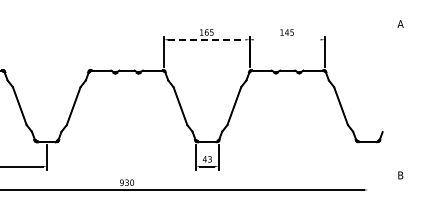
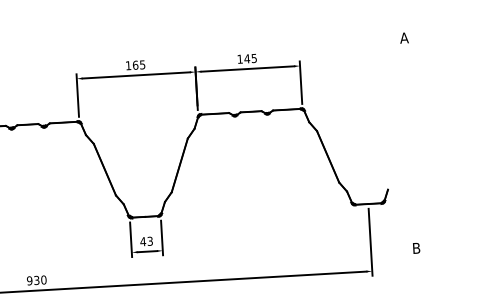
line: (206, 39) -> (135, 75), dashed -> solid
line: (286, 39) -> (246, 68), added
line: (367, 169) -> (369, 242), added

